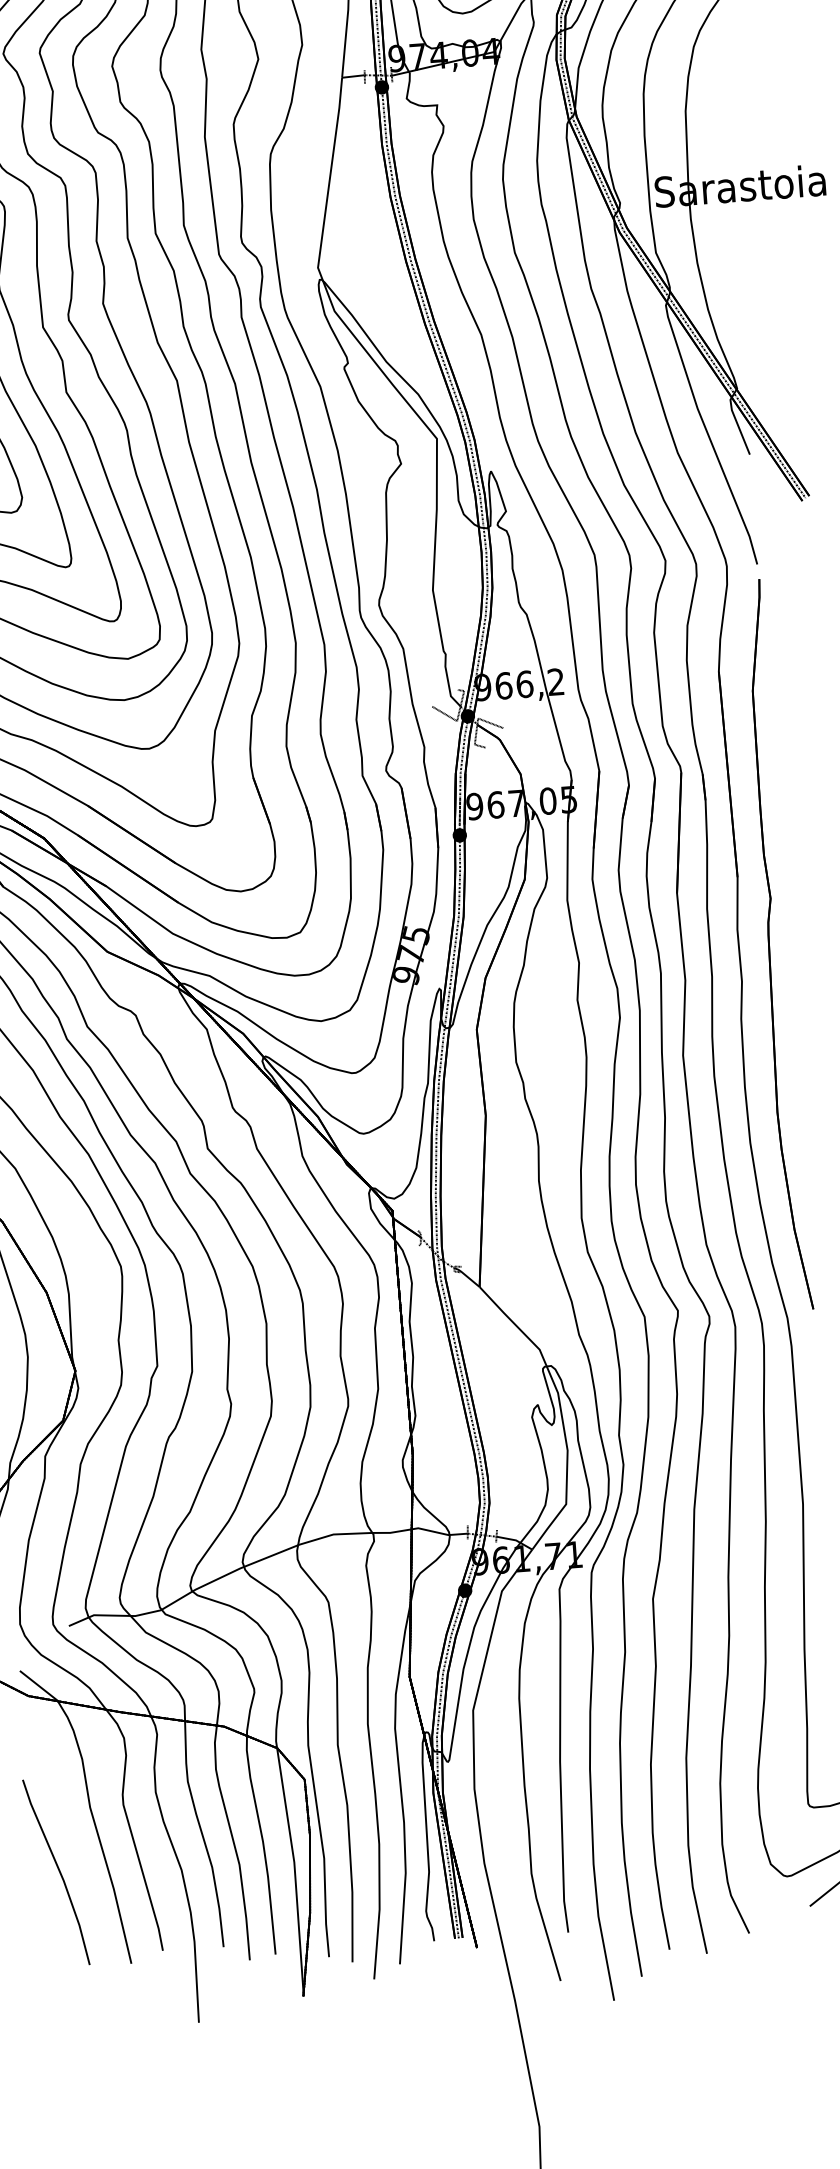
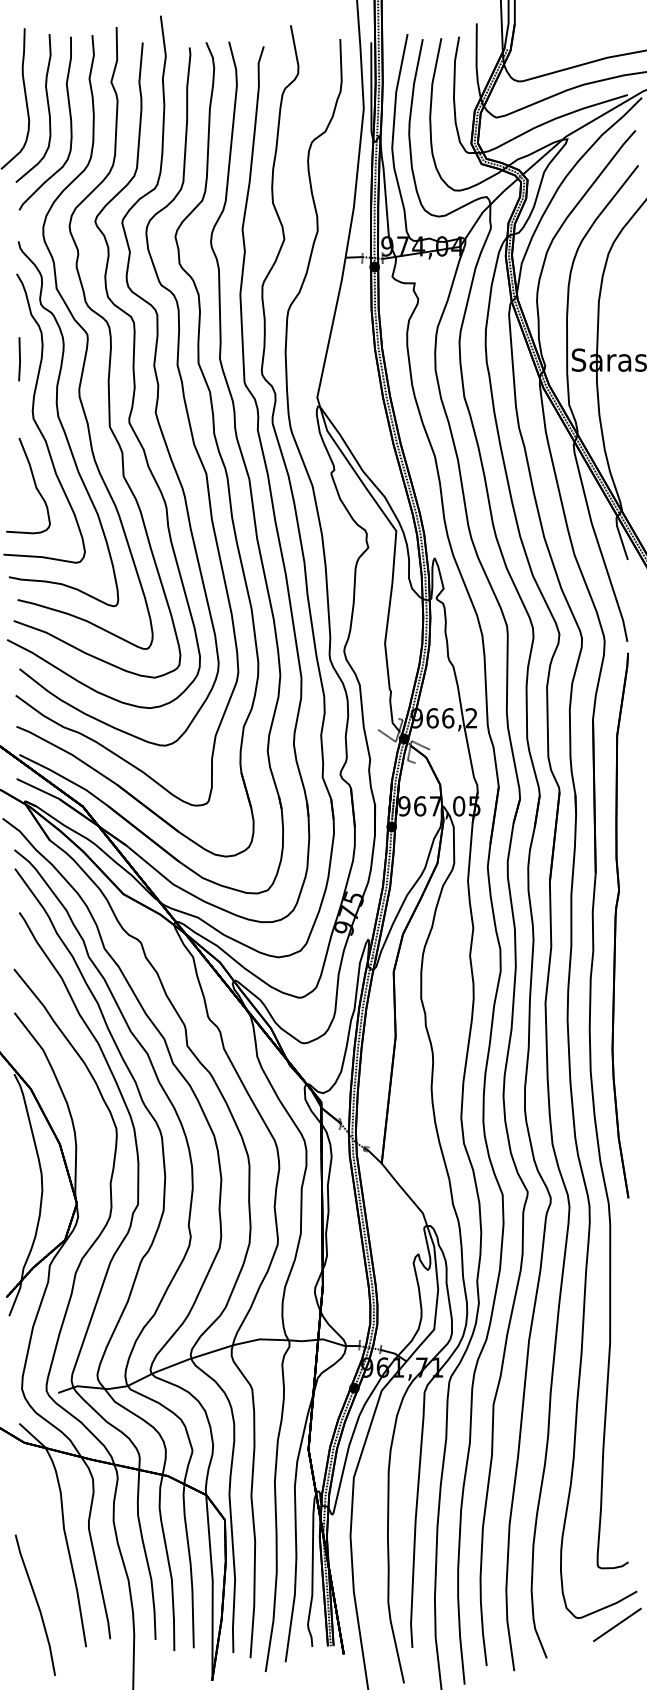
part: (55, 1871) -> (34, 1604), moved

